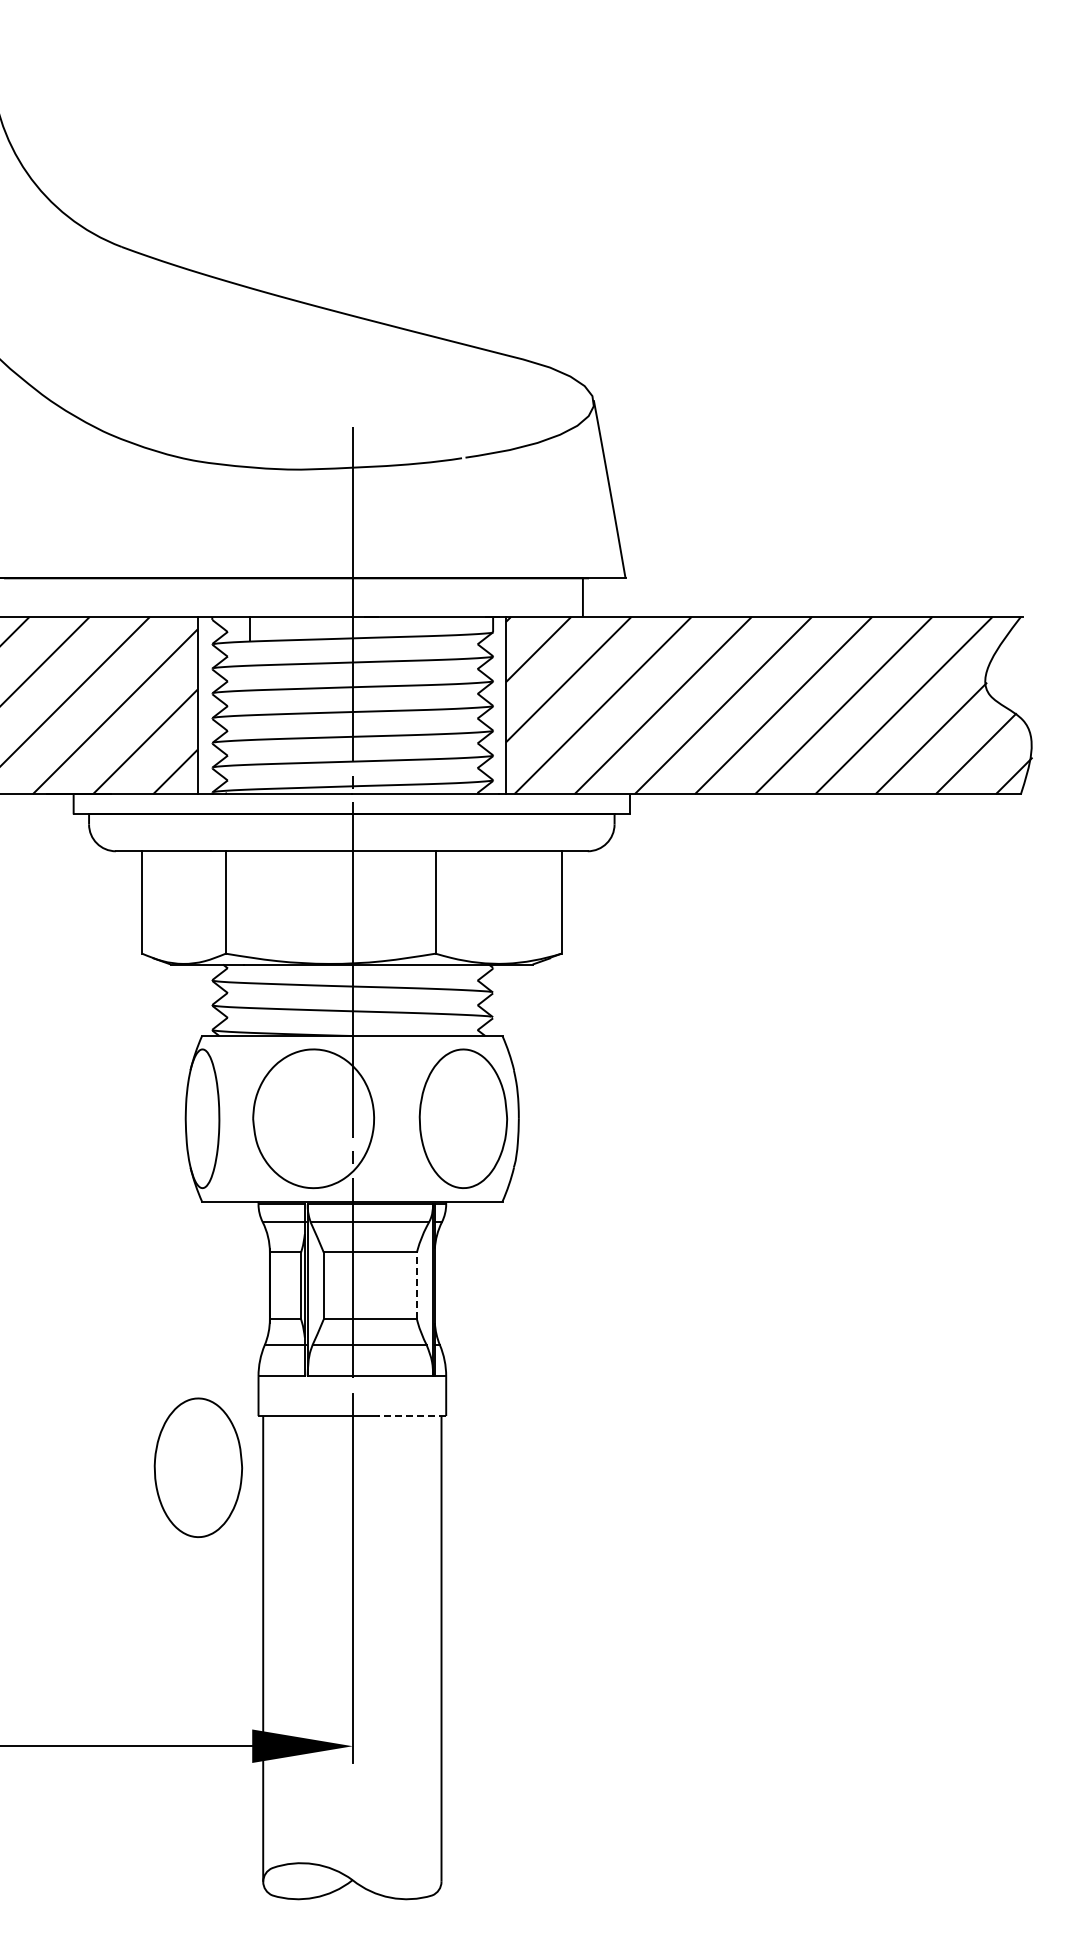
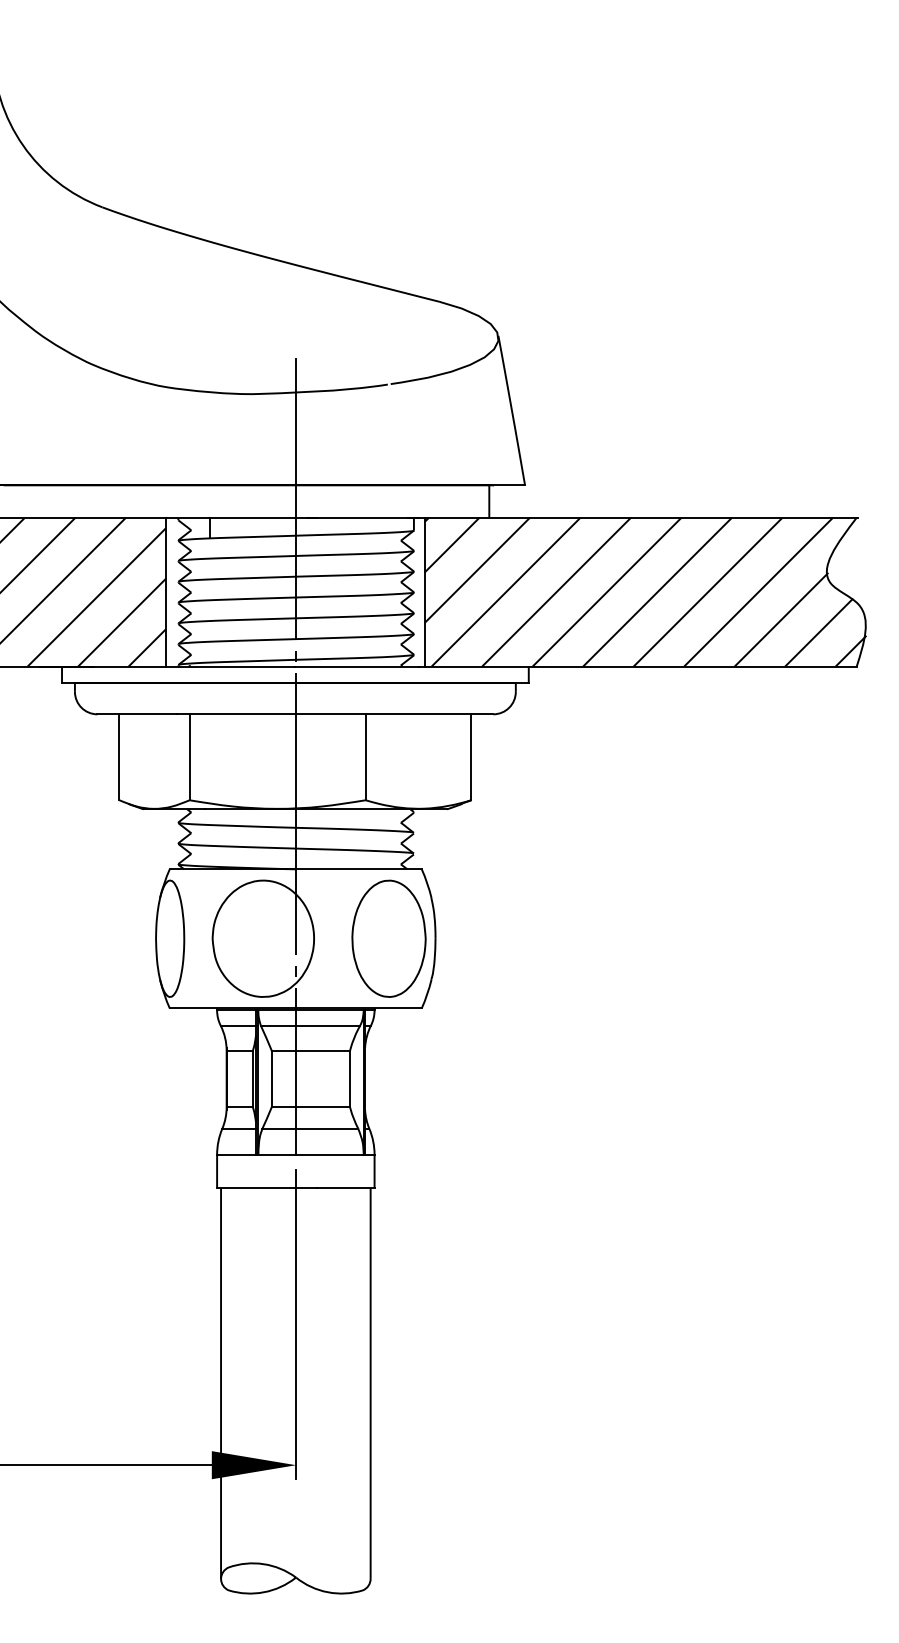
line: (416, 1285) -> (349, 1078), dashed -> solid
line: (411, 1416) -> (345, 1188), dashed -> solid
part: (198, 1467) -> (166, 1231), removed

